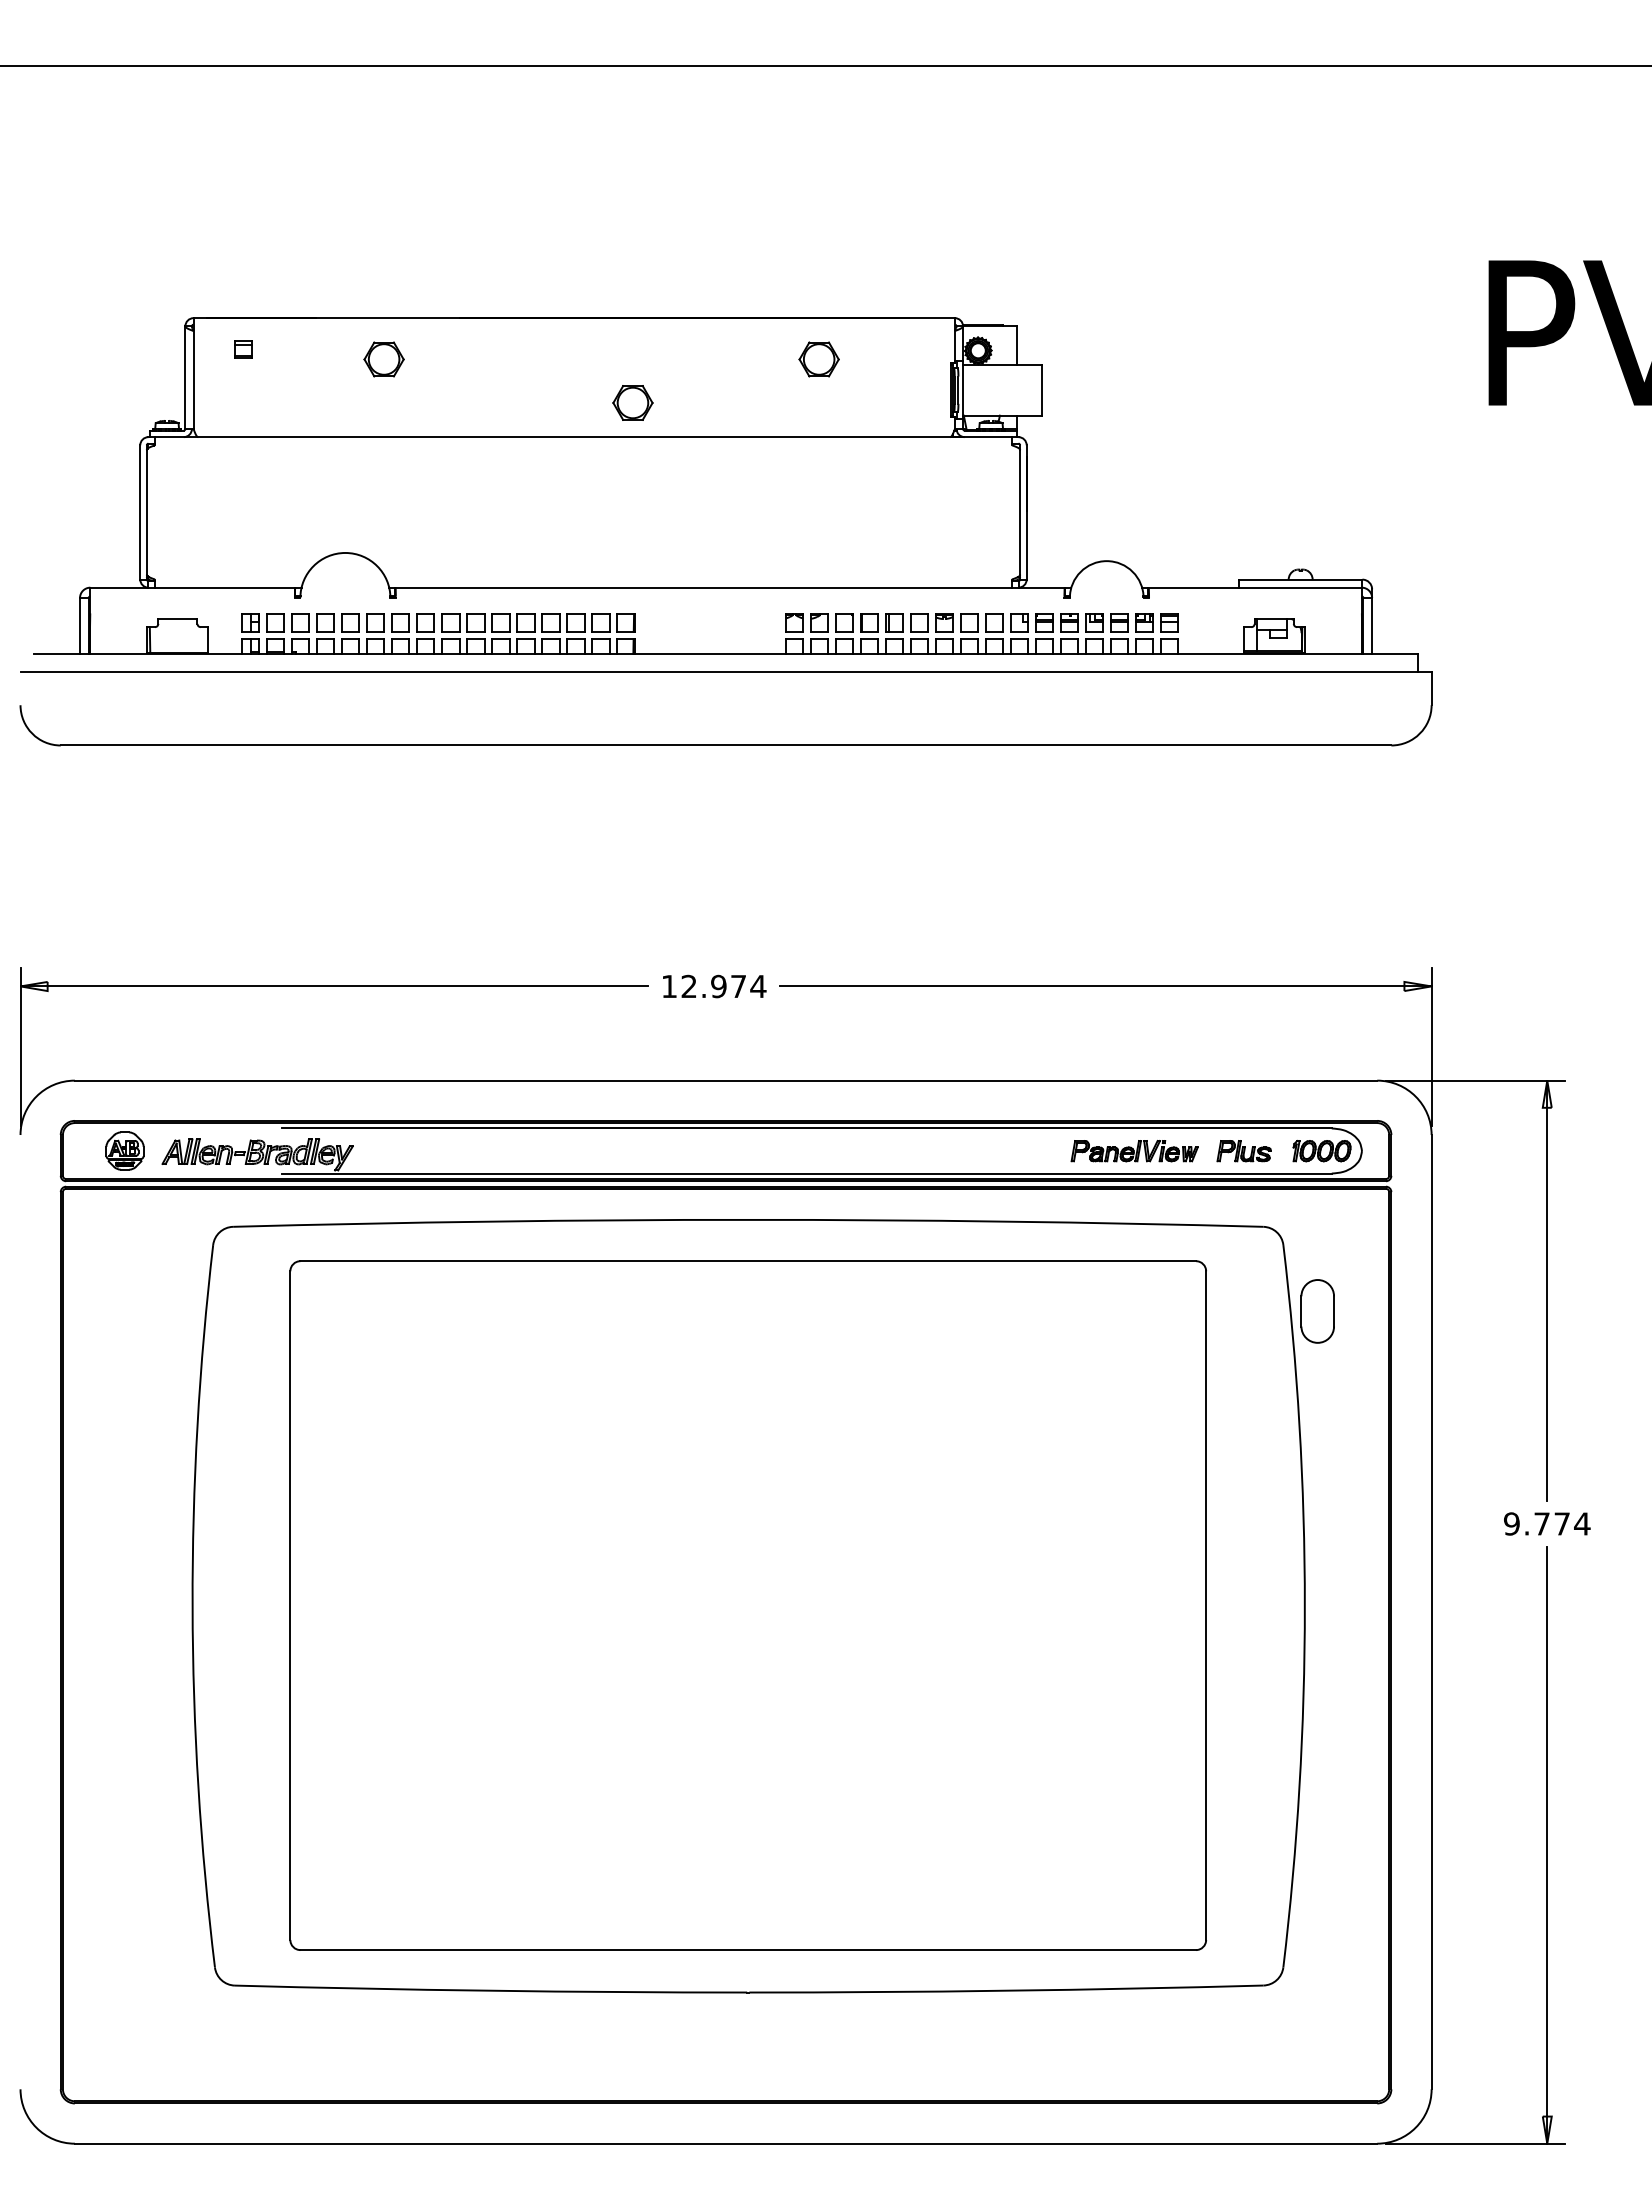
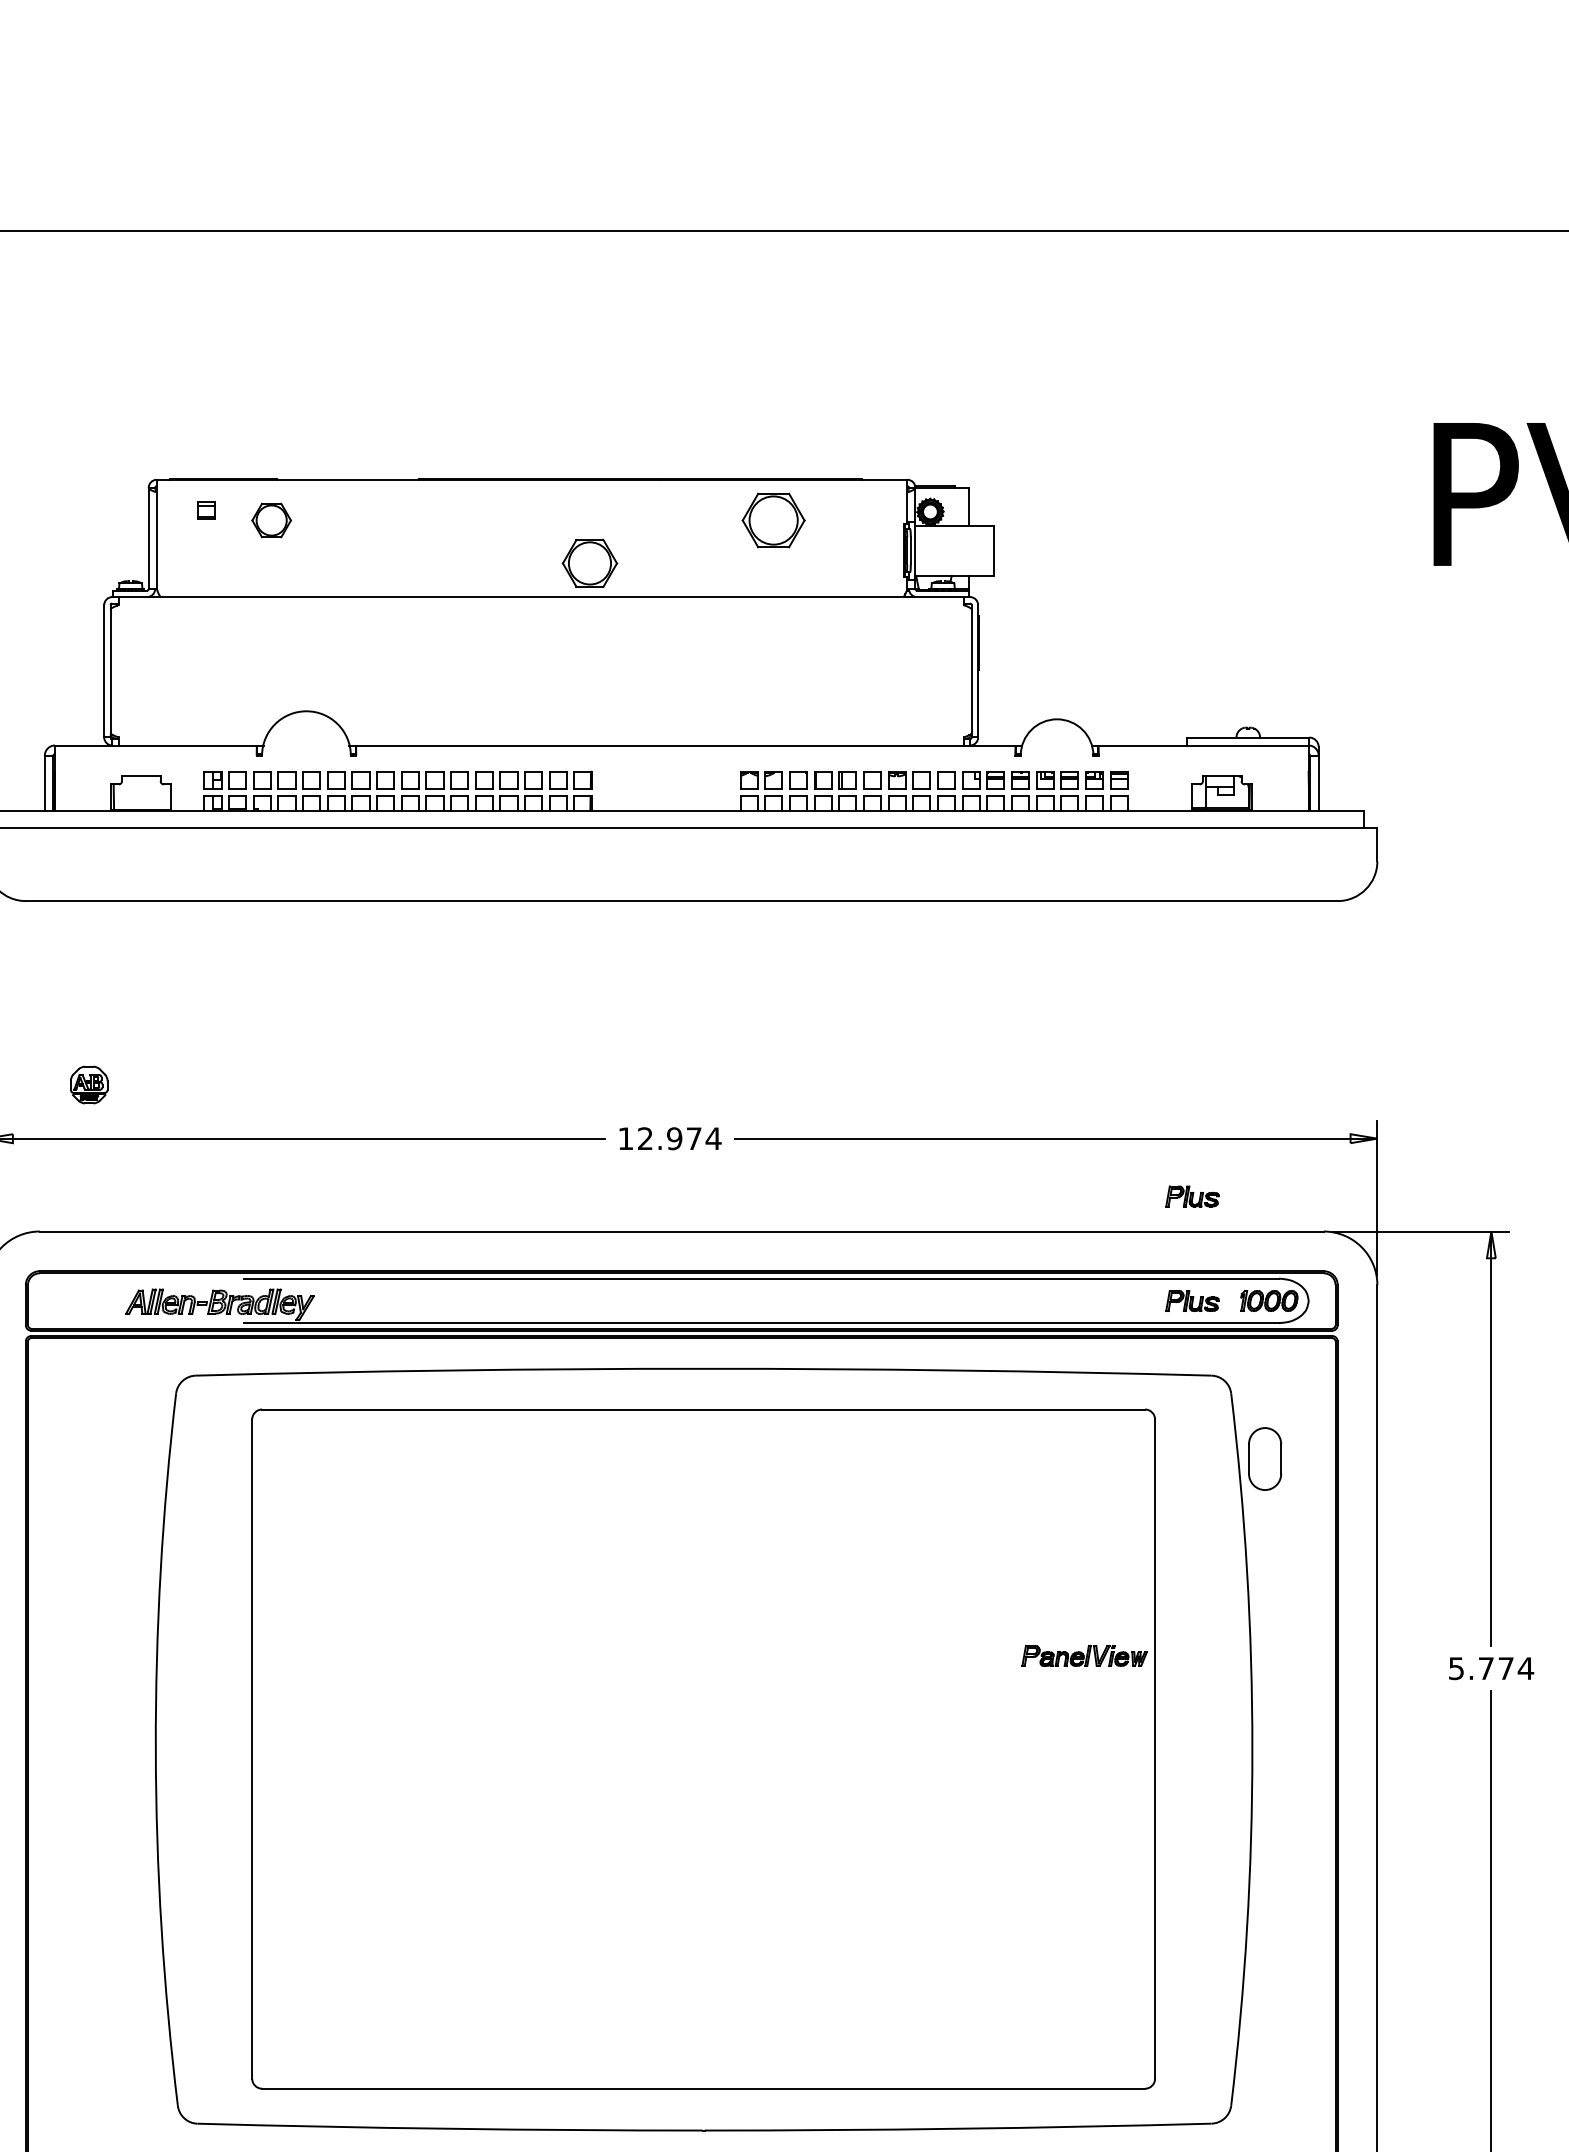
part: (383, 359) -> (271, 520), moved
part: (818, 359) -> (772, 520), size x1.6
part: (632, 402) -> (589, 562), size x1.4
part: (1243, 1045) -> (1191, 1196), added
part: (124, 1150) -> (88, 1084), moved
part: (1134, 1151) -> (1084, 1656), moved
text: (1511, 1523) -> (1456, 1668), 9.774 -> 5.774

